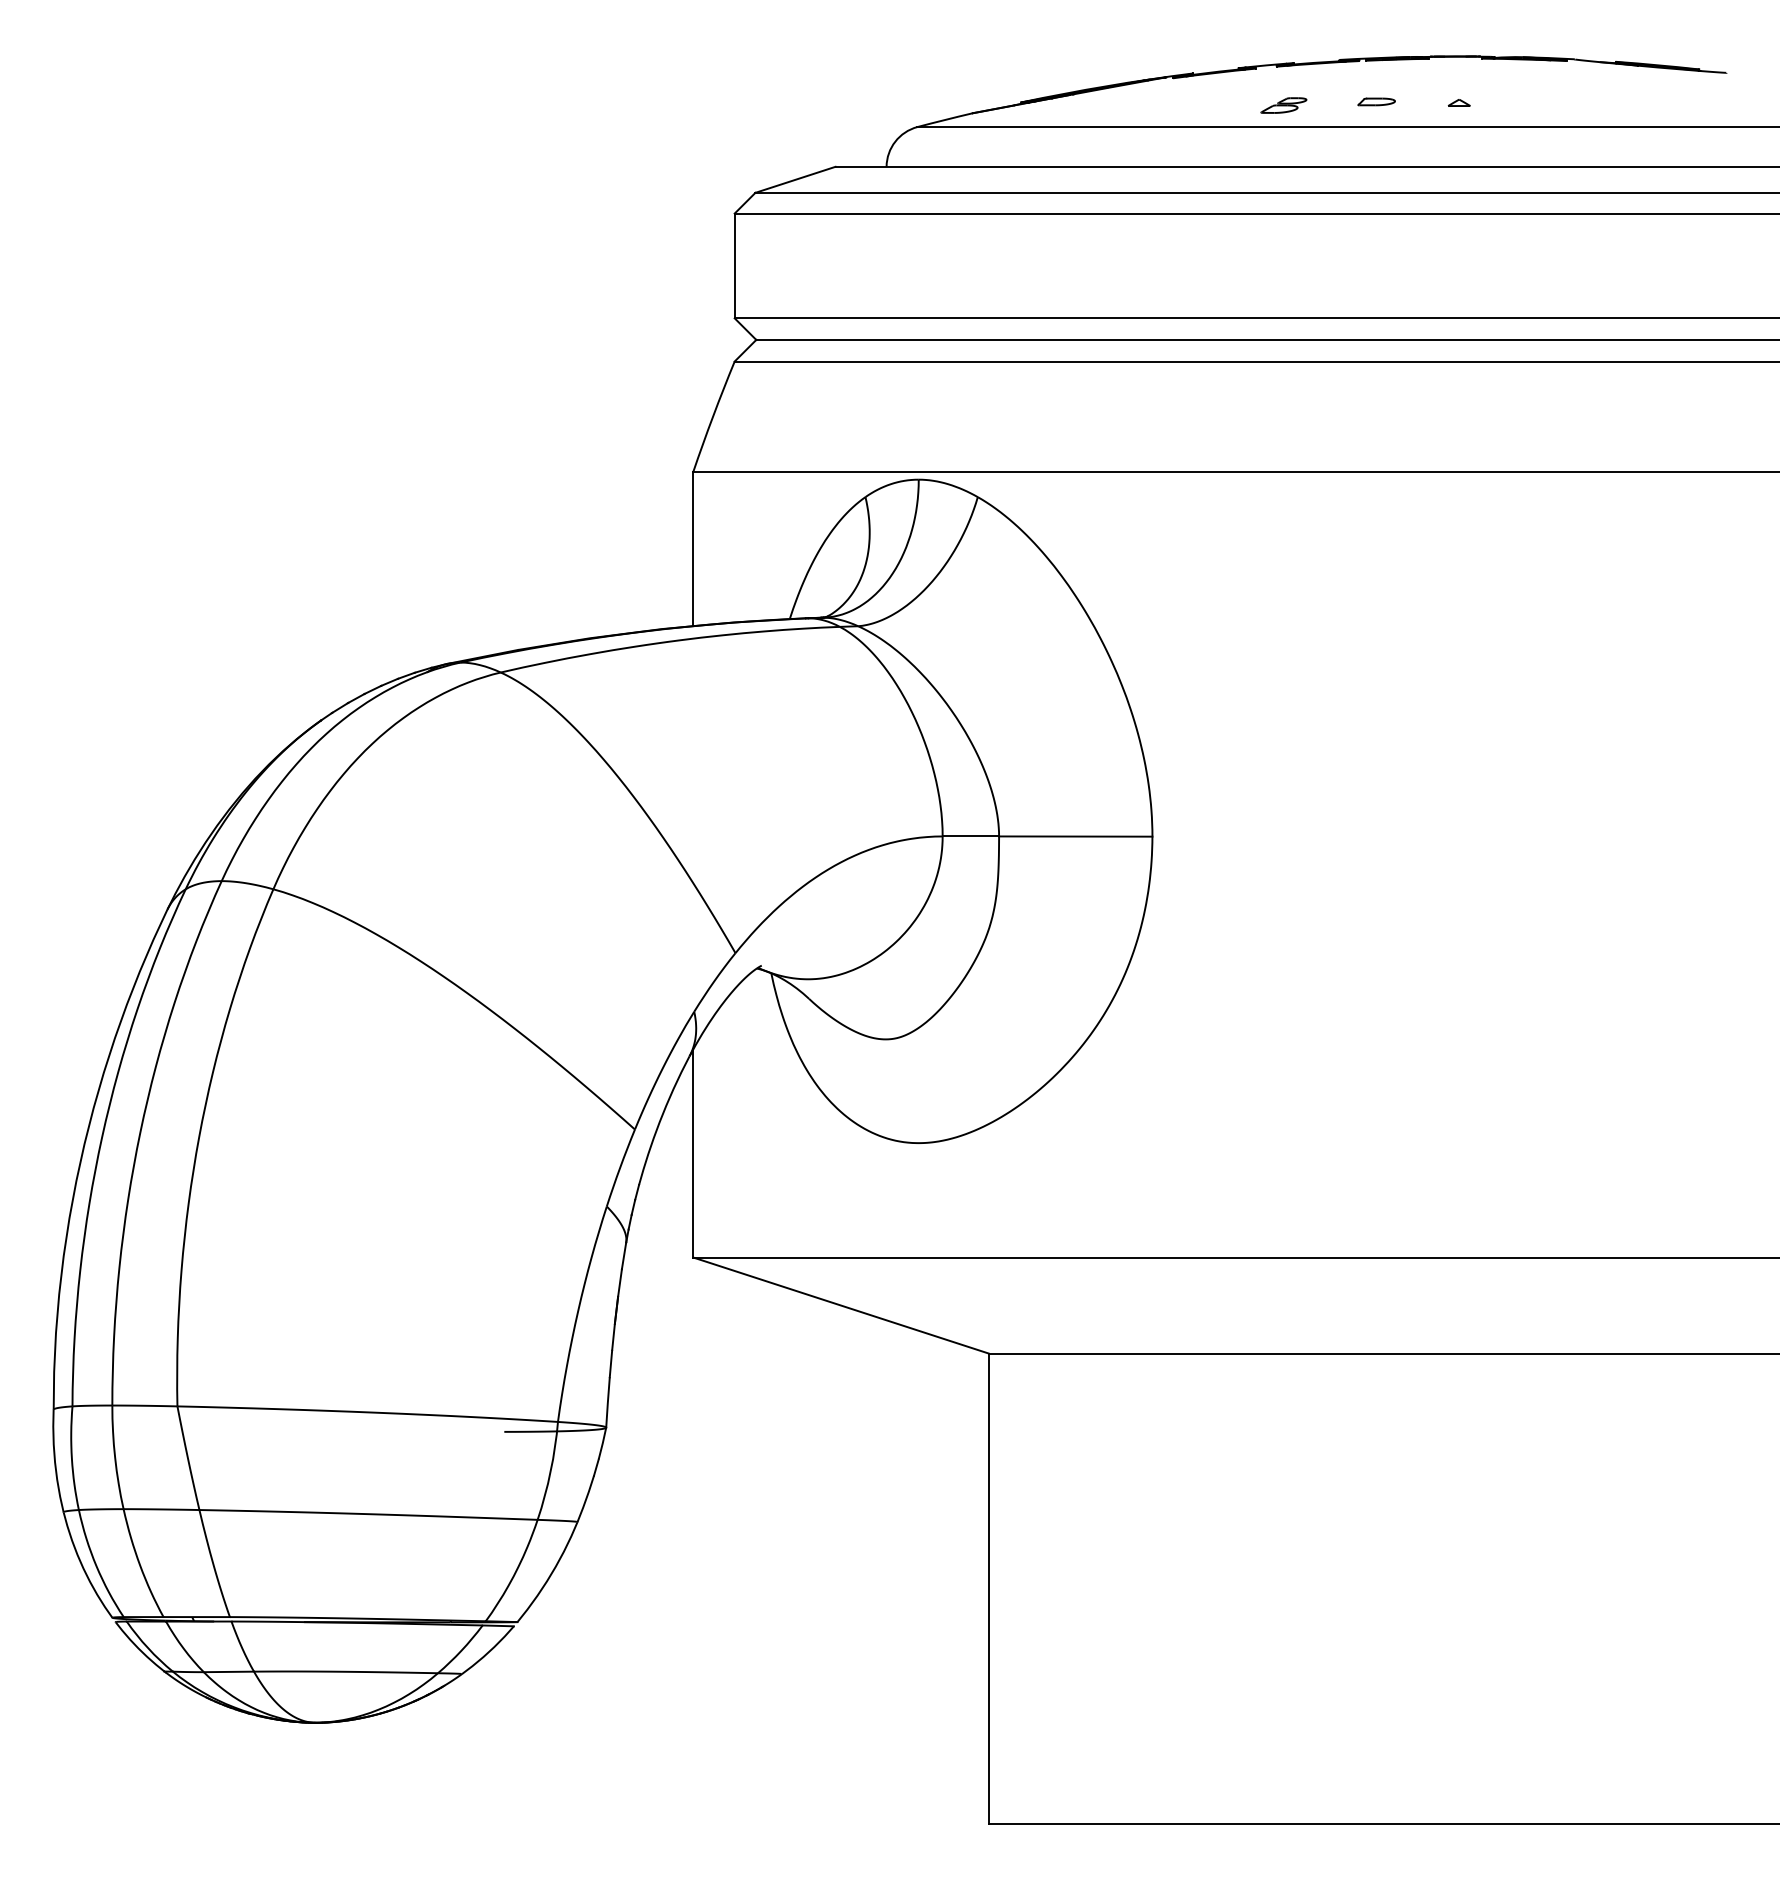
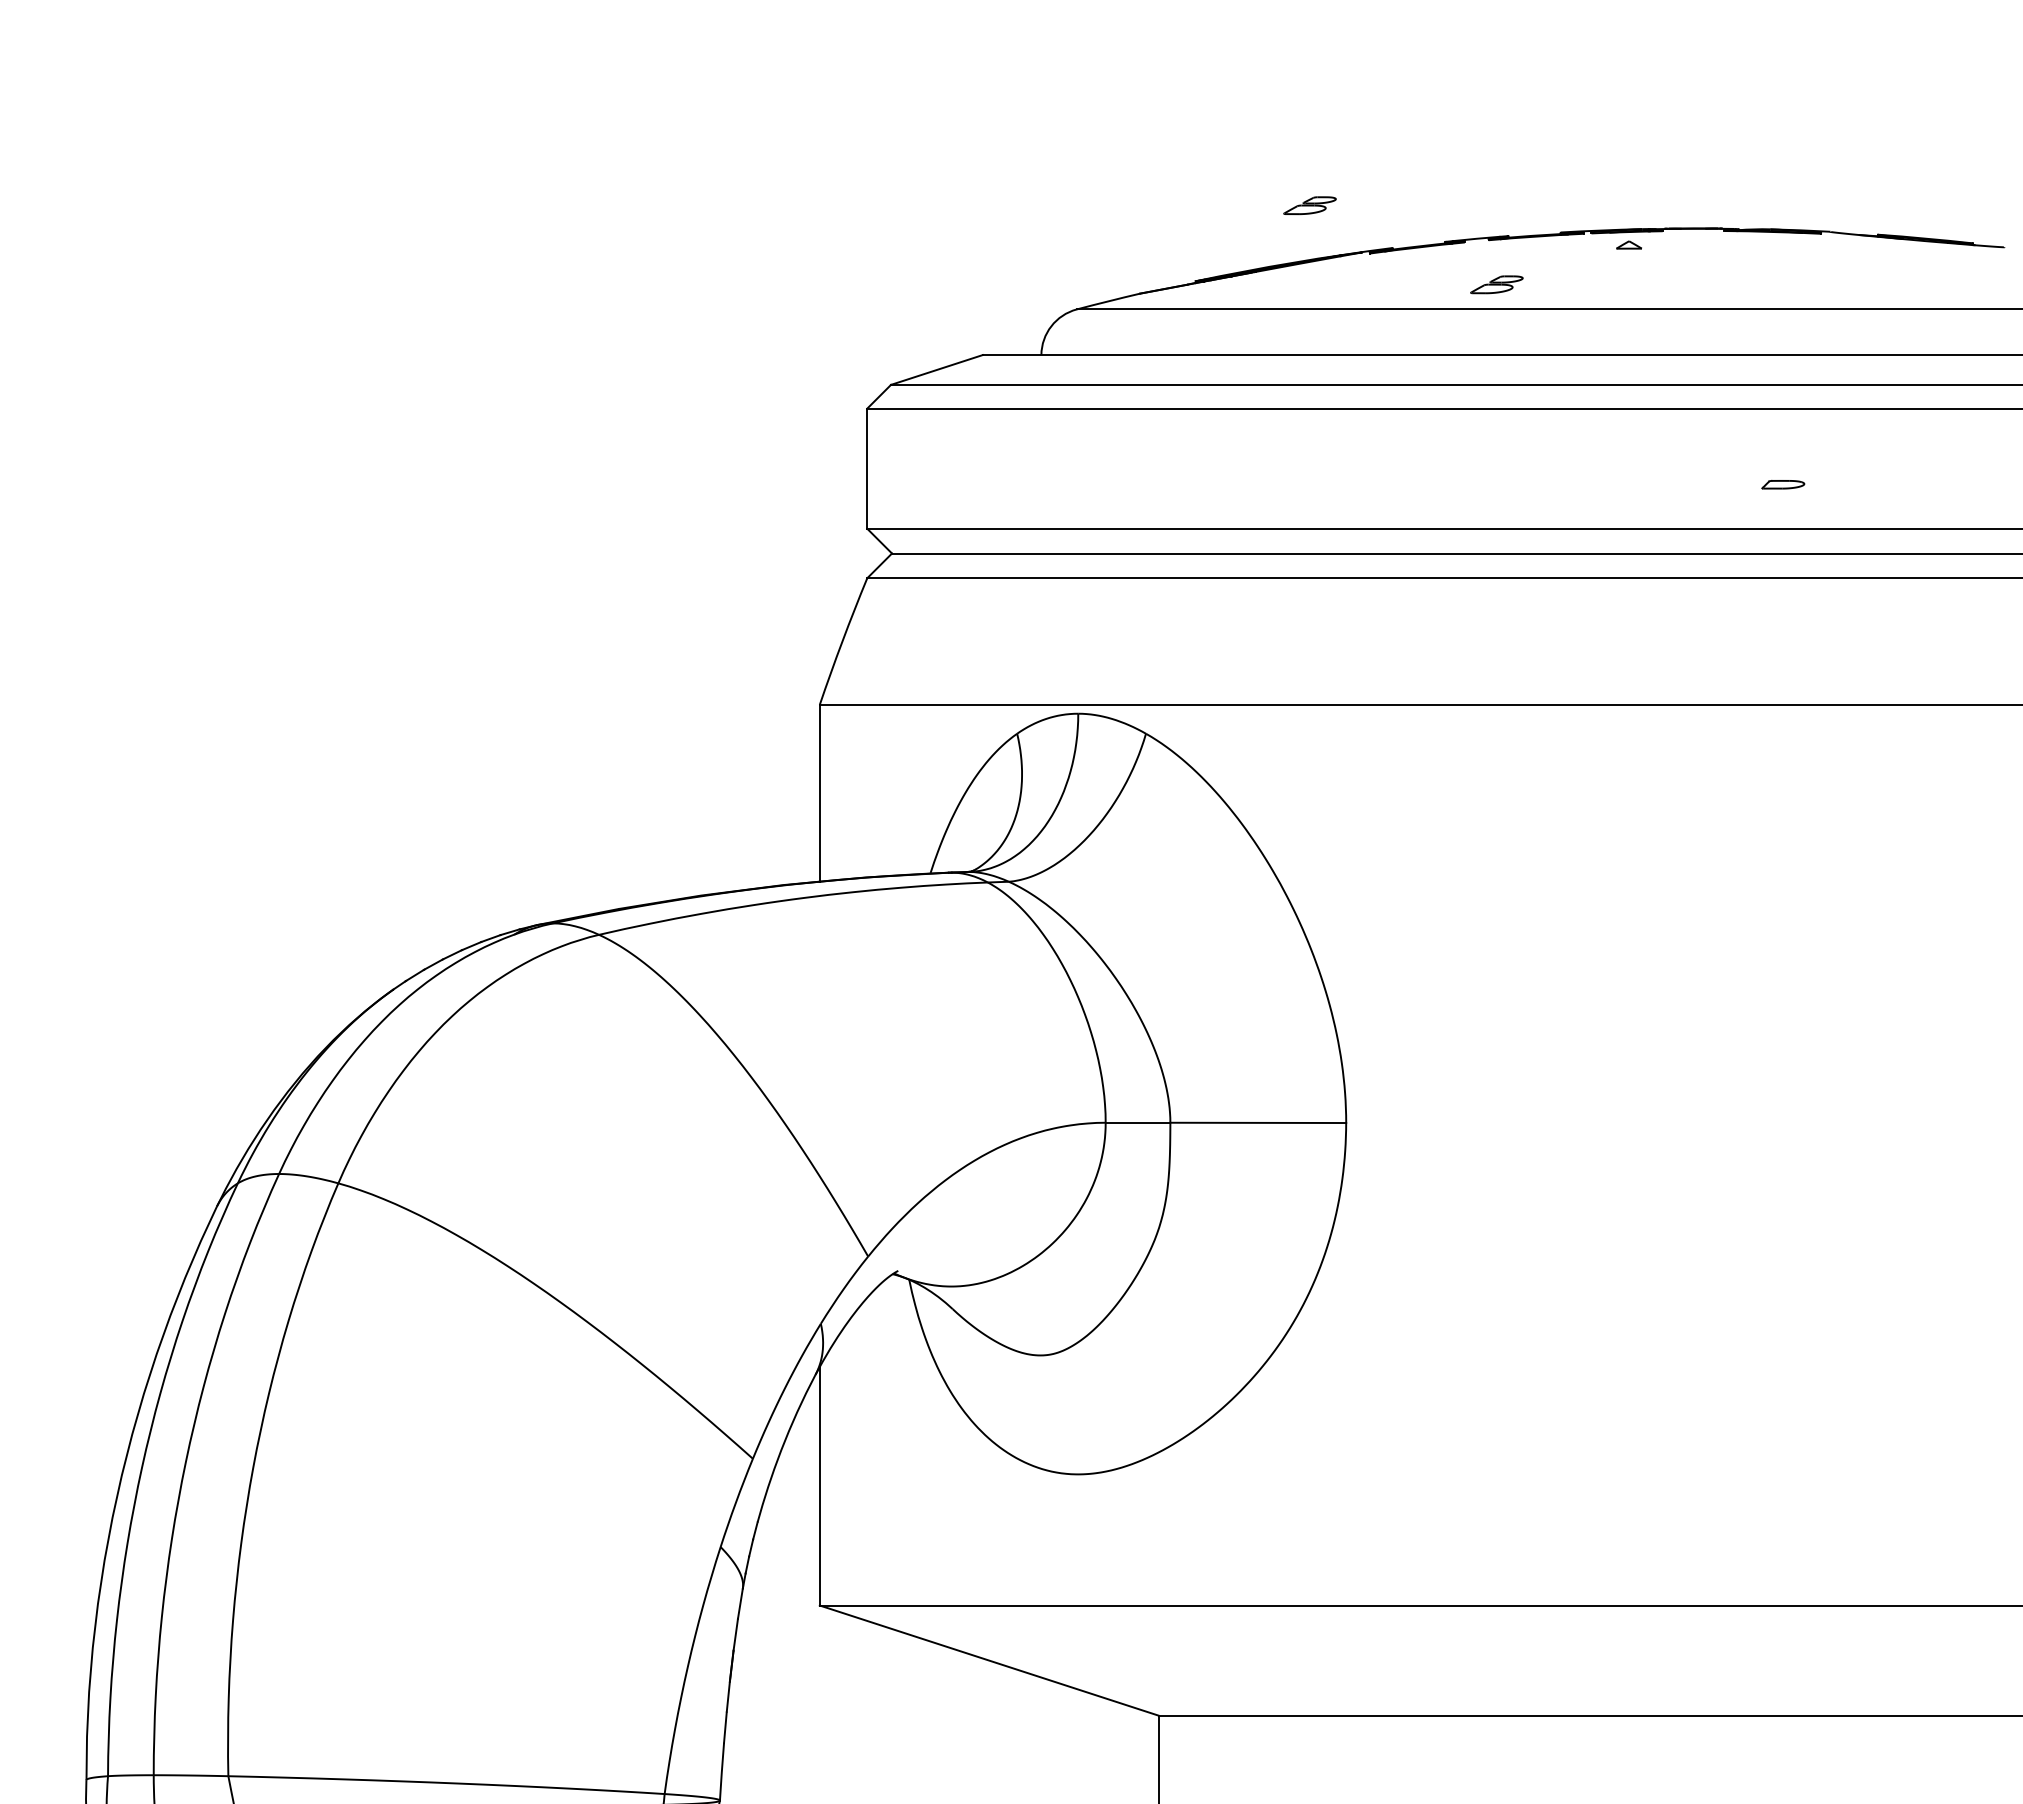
part: (1120, 36) -> (1309, 205), added
part: (1376, 101) -> (1783, 484), moved
part: (1458, 102) -> (1628, 244), moved

